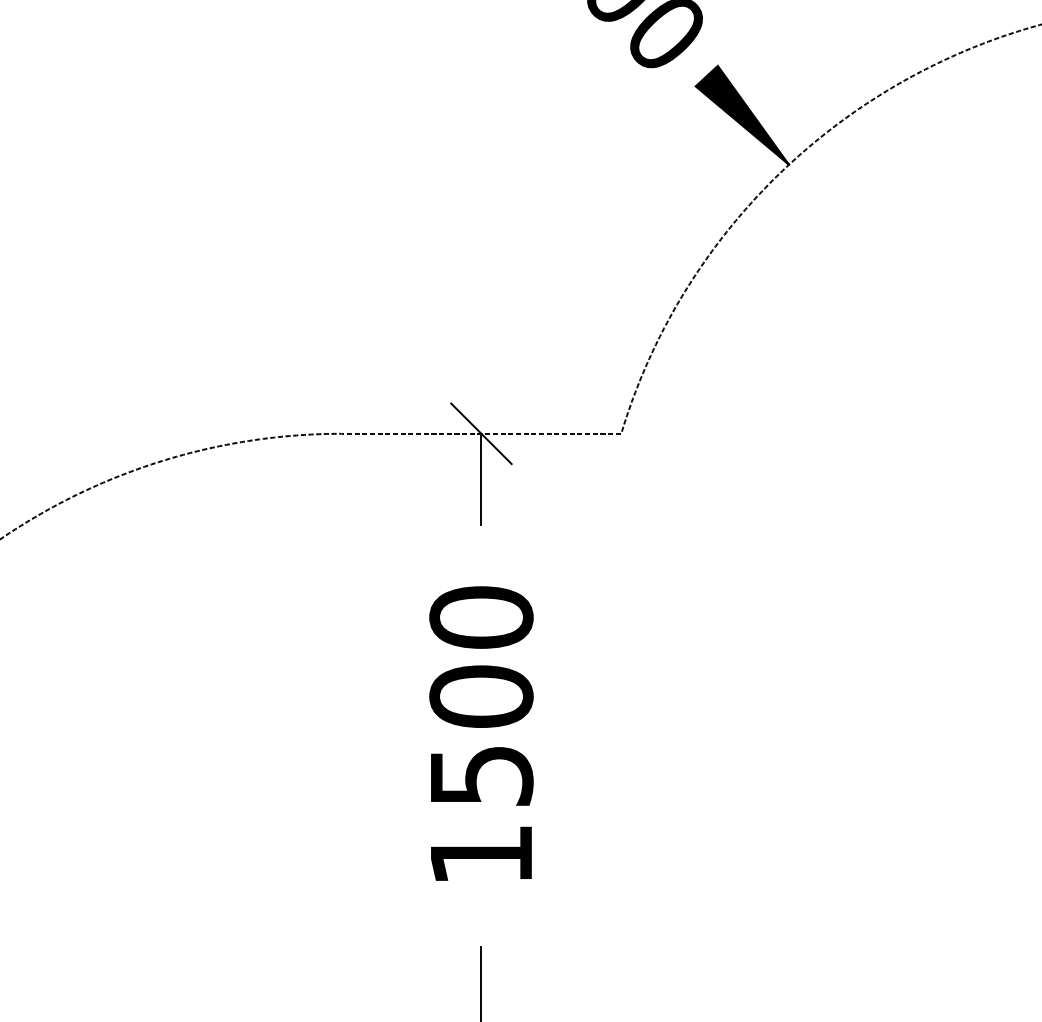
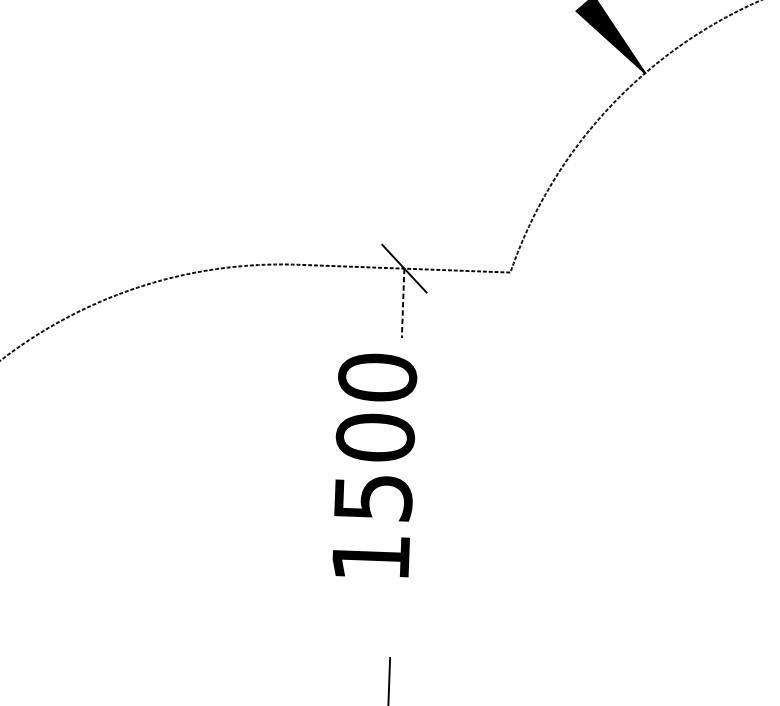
line: (481, 479) -> (403, 303), solid -> dashed
text: (481, 733) -> (374, 465), moved

